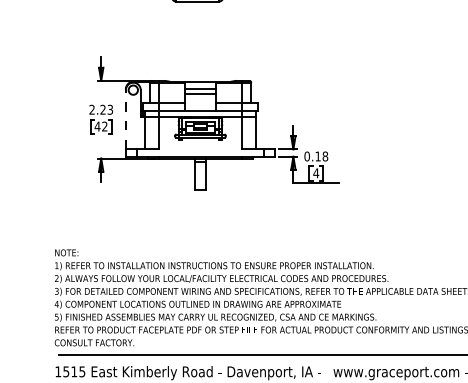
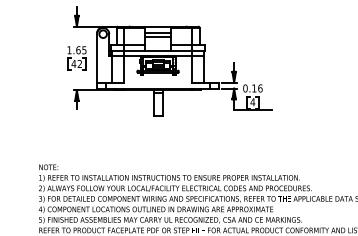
text: (100, 109) -> (76, 50), 2.23 -> 1.65
line: (125, 119) -> (96, 58), dashed -> solid
text: (325, 156) -> (260, 88), 0.18 -> 0.16

